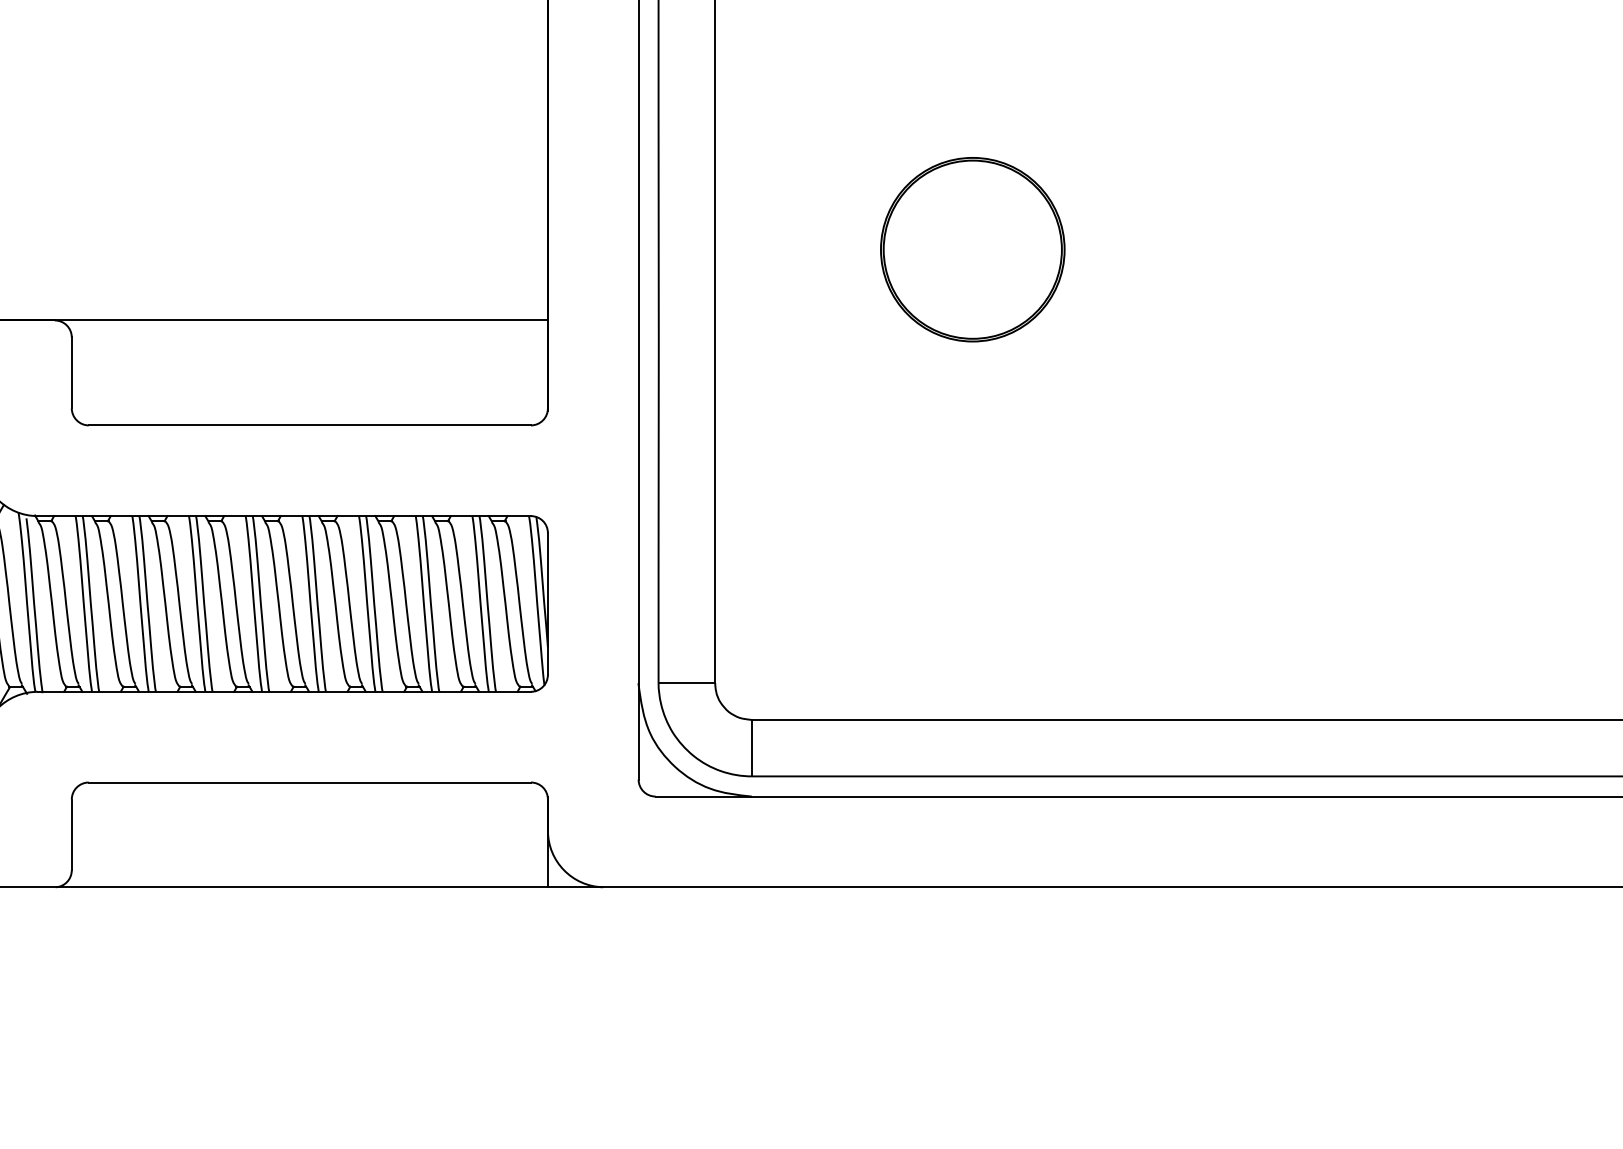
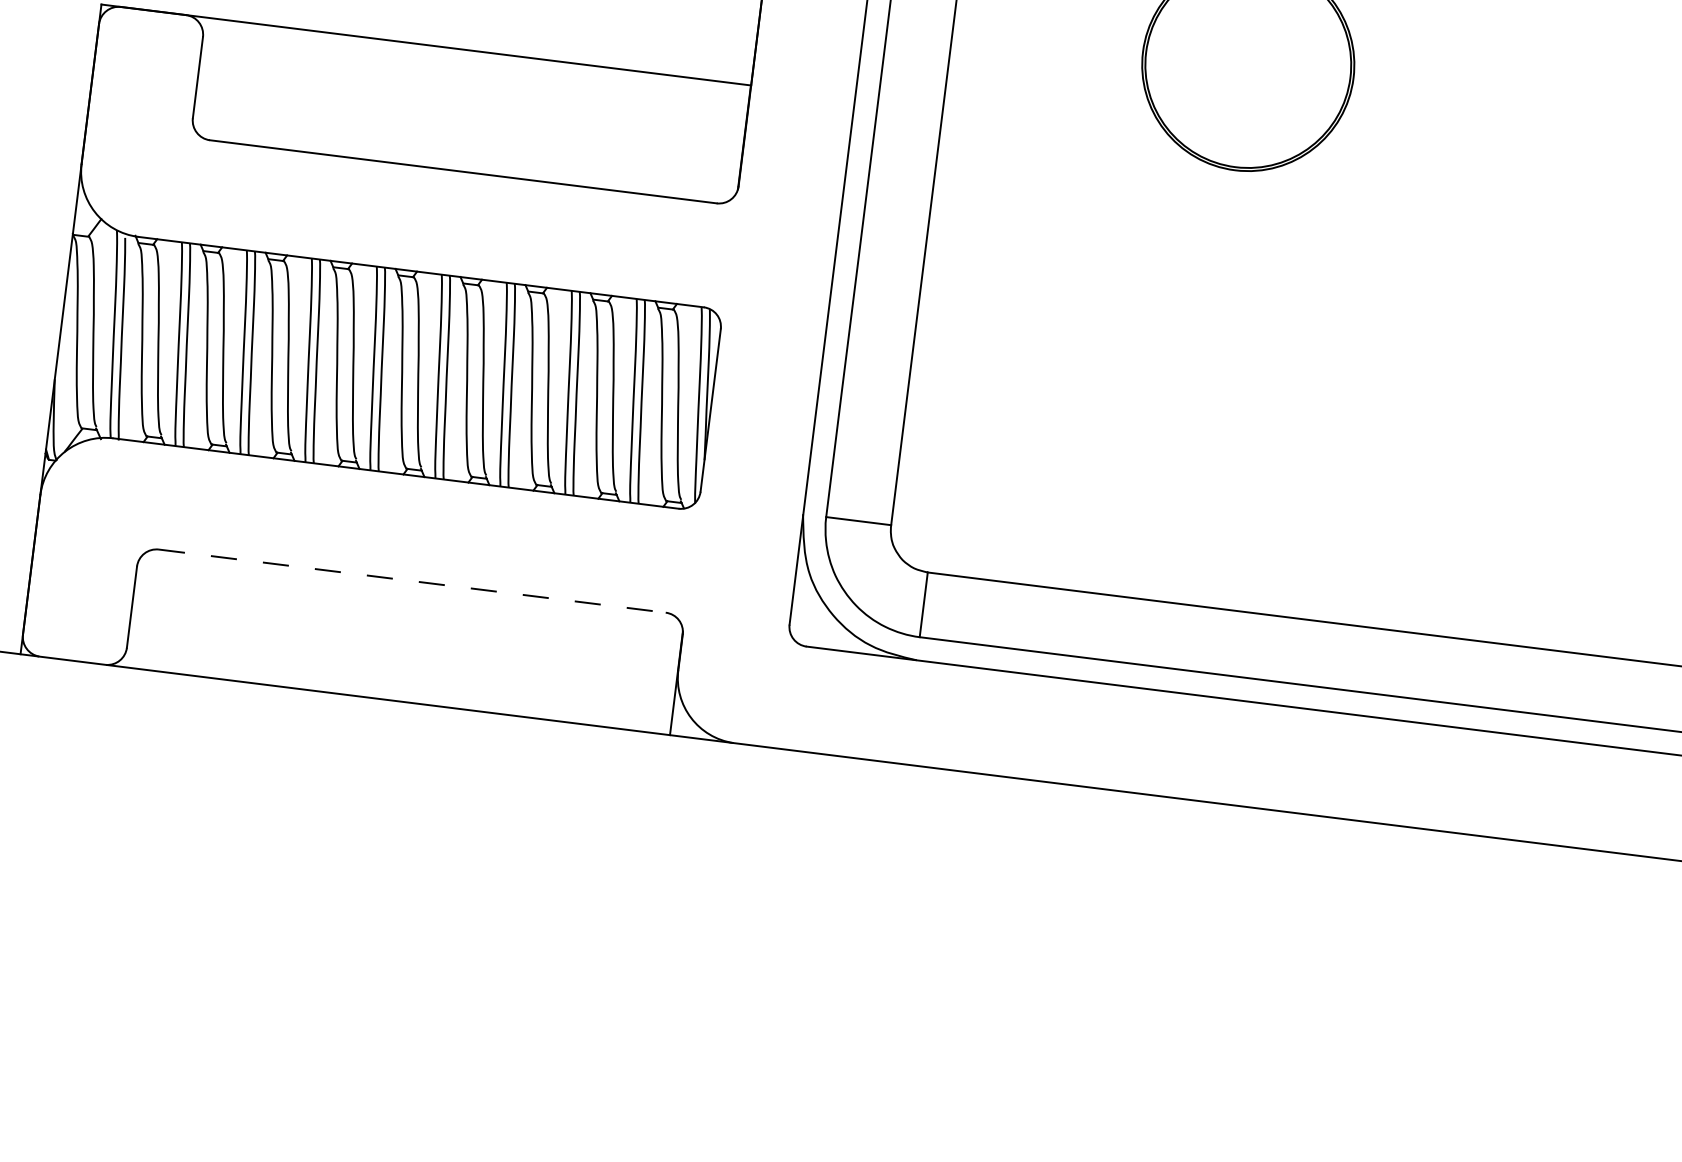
line: (310, 782) -> (413, 581), solid -> dashed

